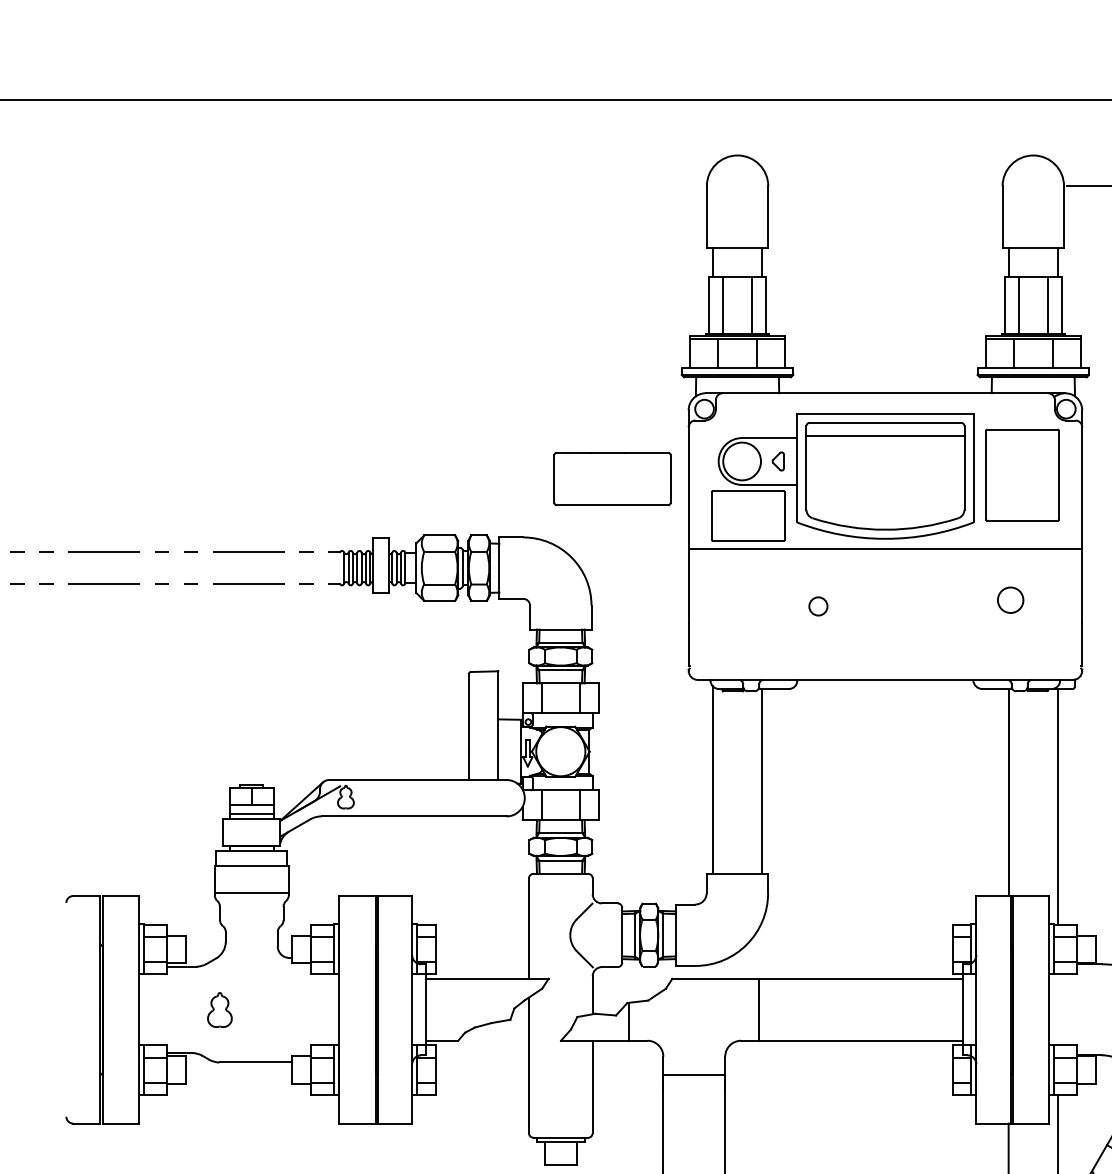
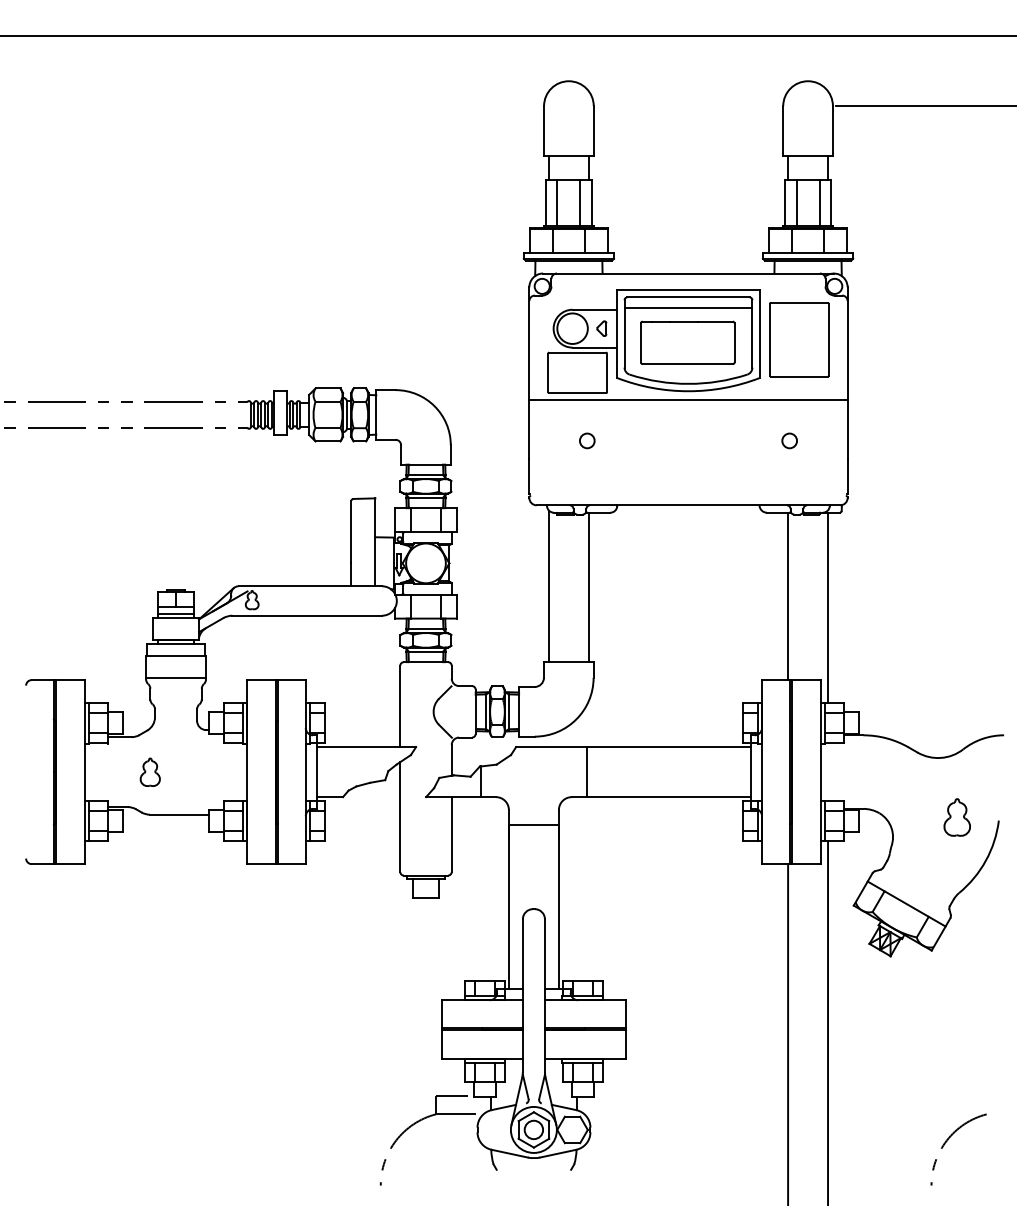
part: (612, 478) -> (687, 342), moved
circle: (1010, 599) -> (789, 440), size x0.71
circle: (818, 605) -> (587, 440), moved

